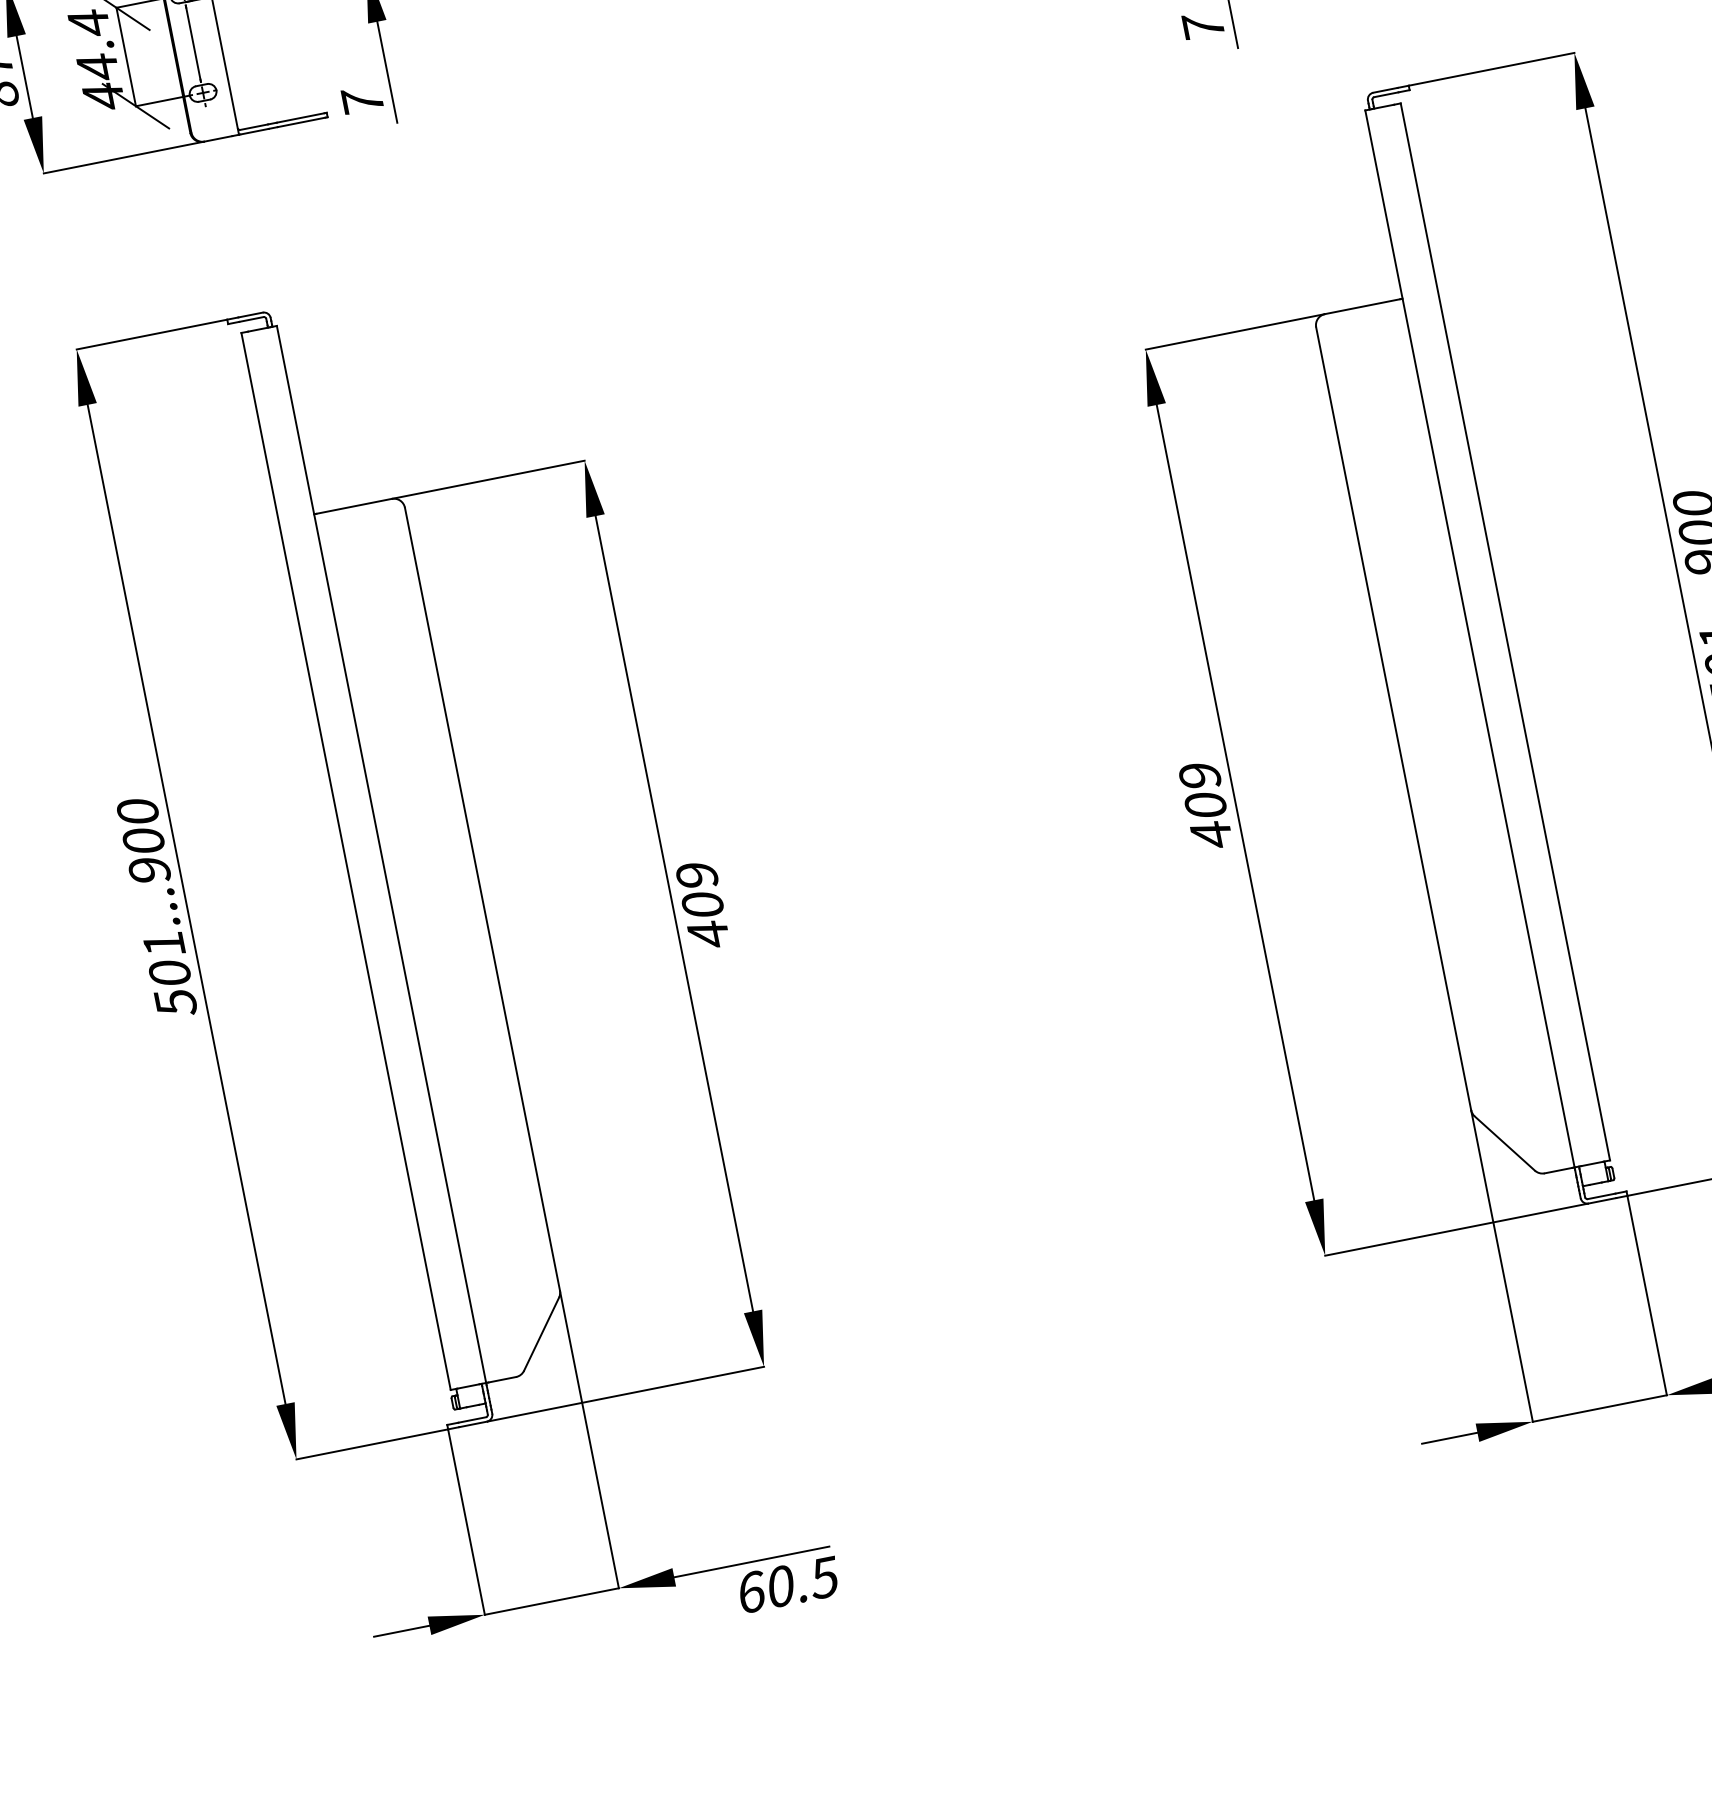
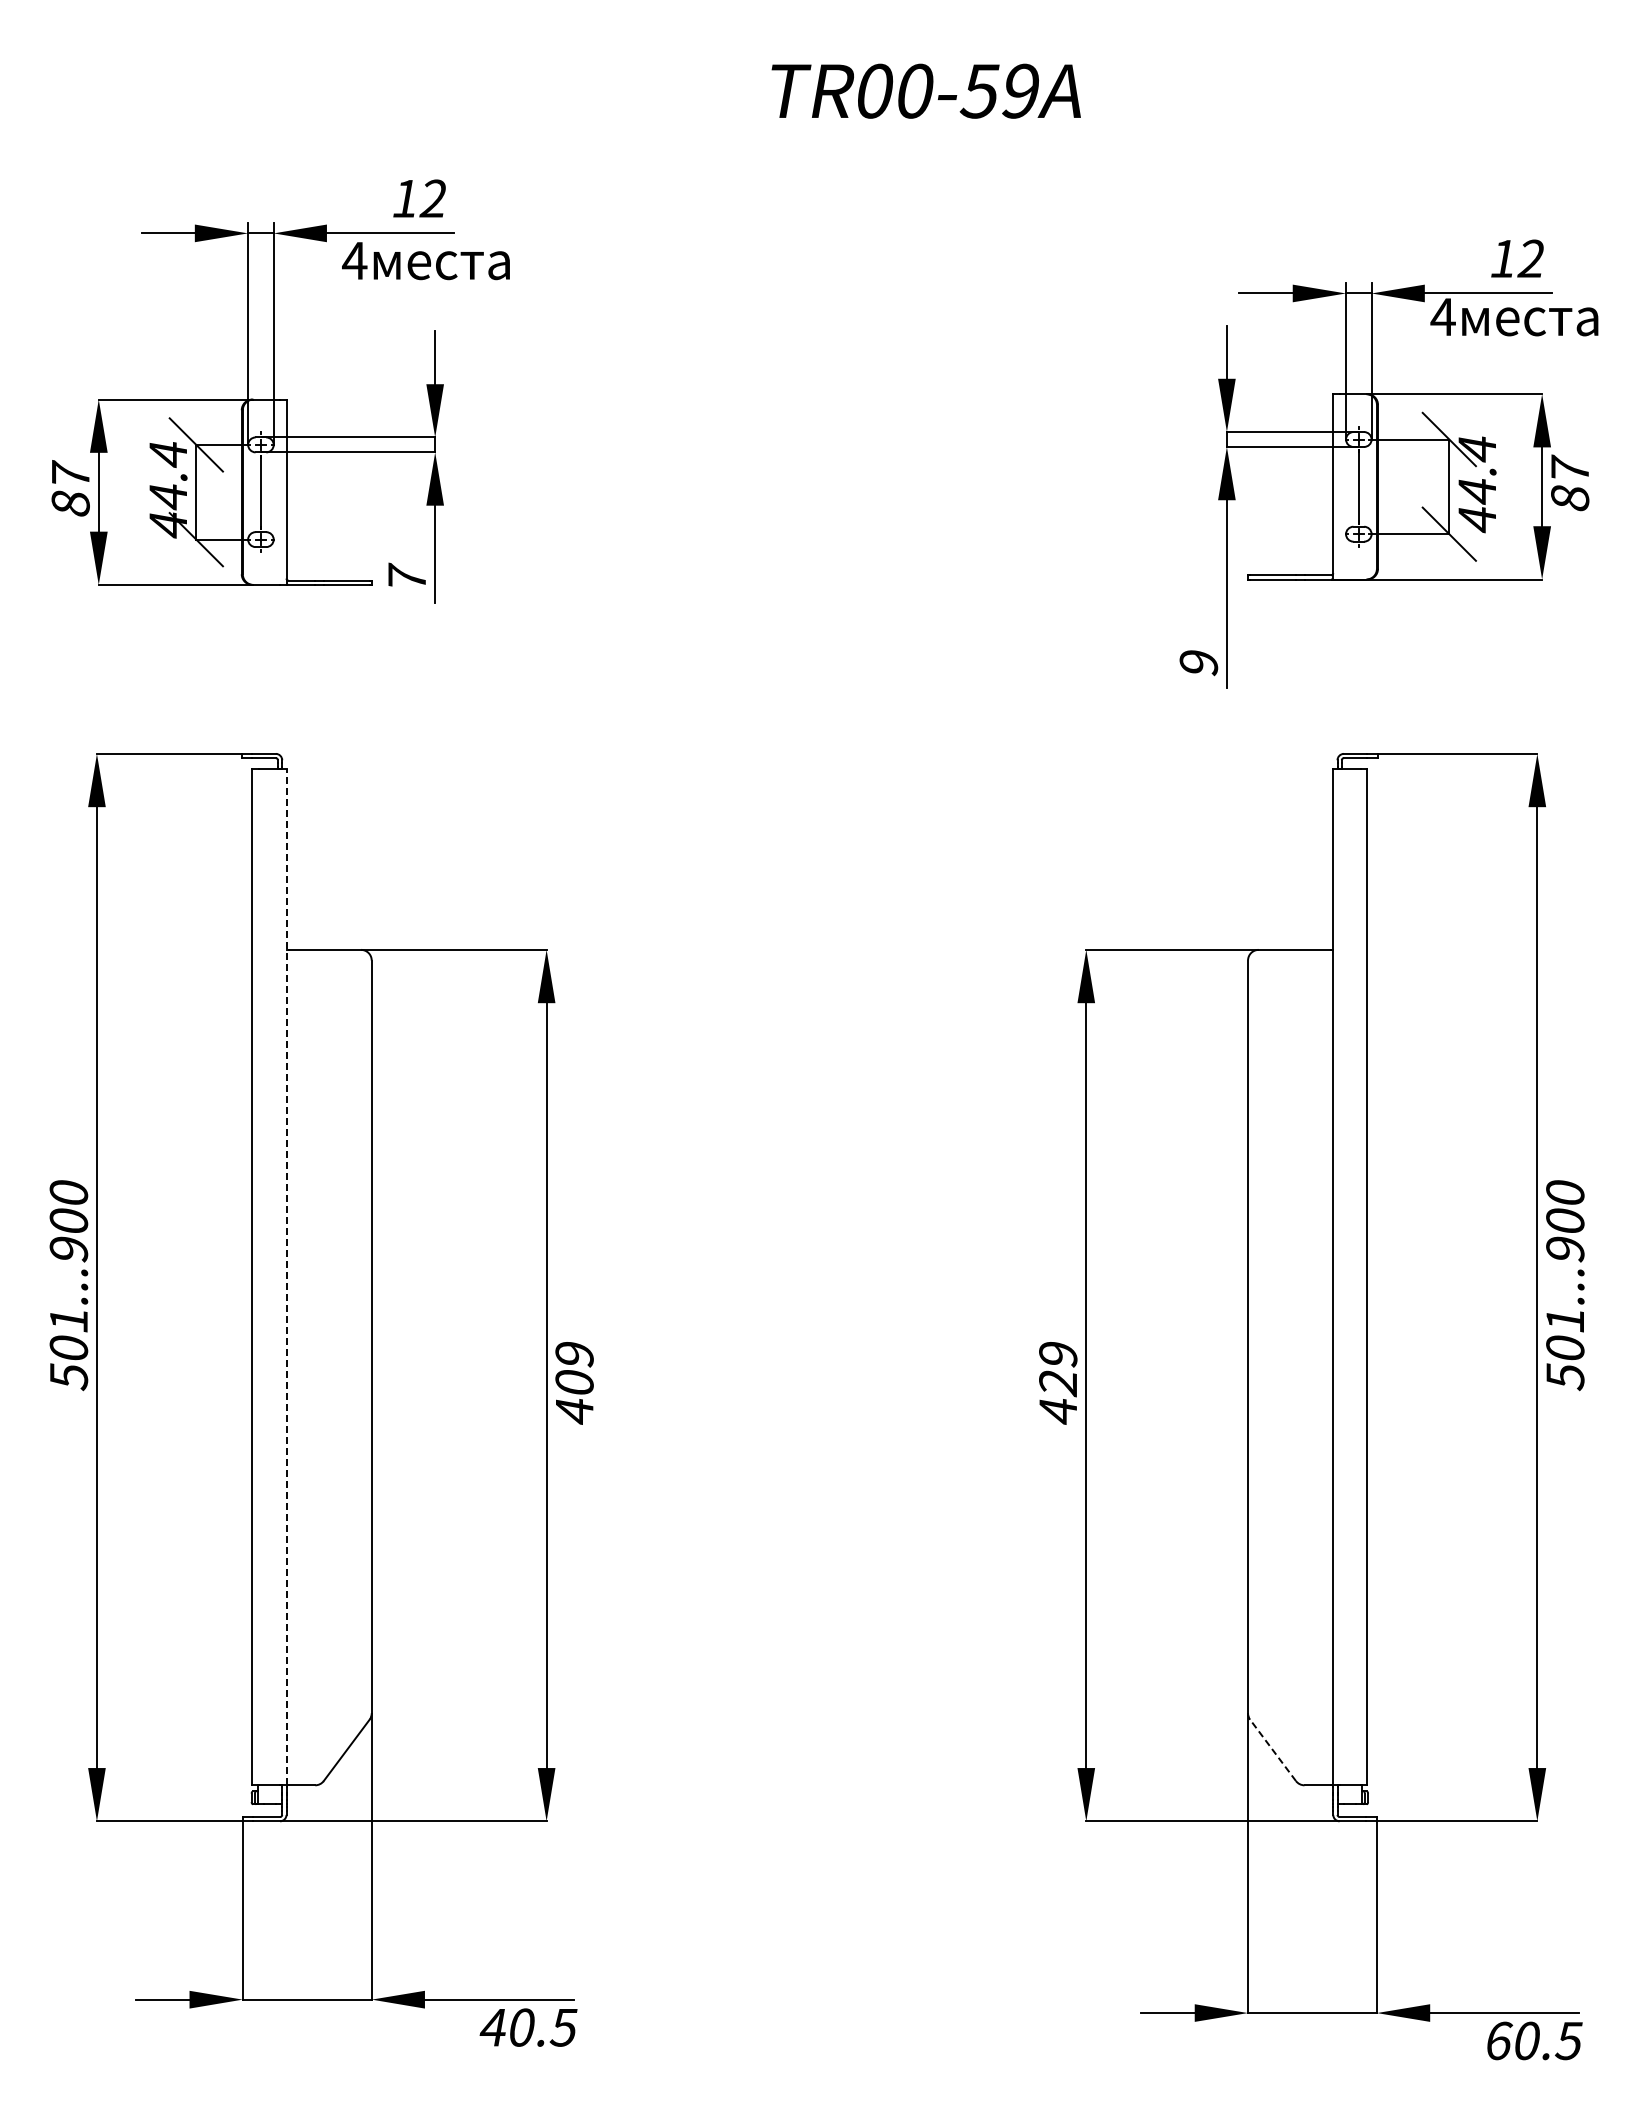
text: (1203, 26) -> (1198, 661), 7 -> 9
text: (1206, 806) -> (1058, 1383), 409 -> 429
line: (381, 853) -> (286, 1276), solid -> dashed
line: (1504, 1143) -> (1272, 1750), solid -> dashed
text: (751, 1592) -> (493, 2027), 60.5 -> 40.5

